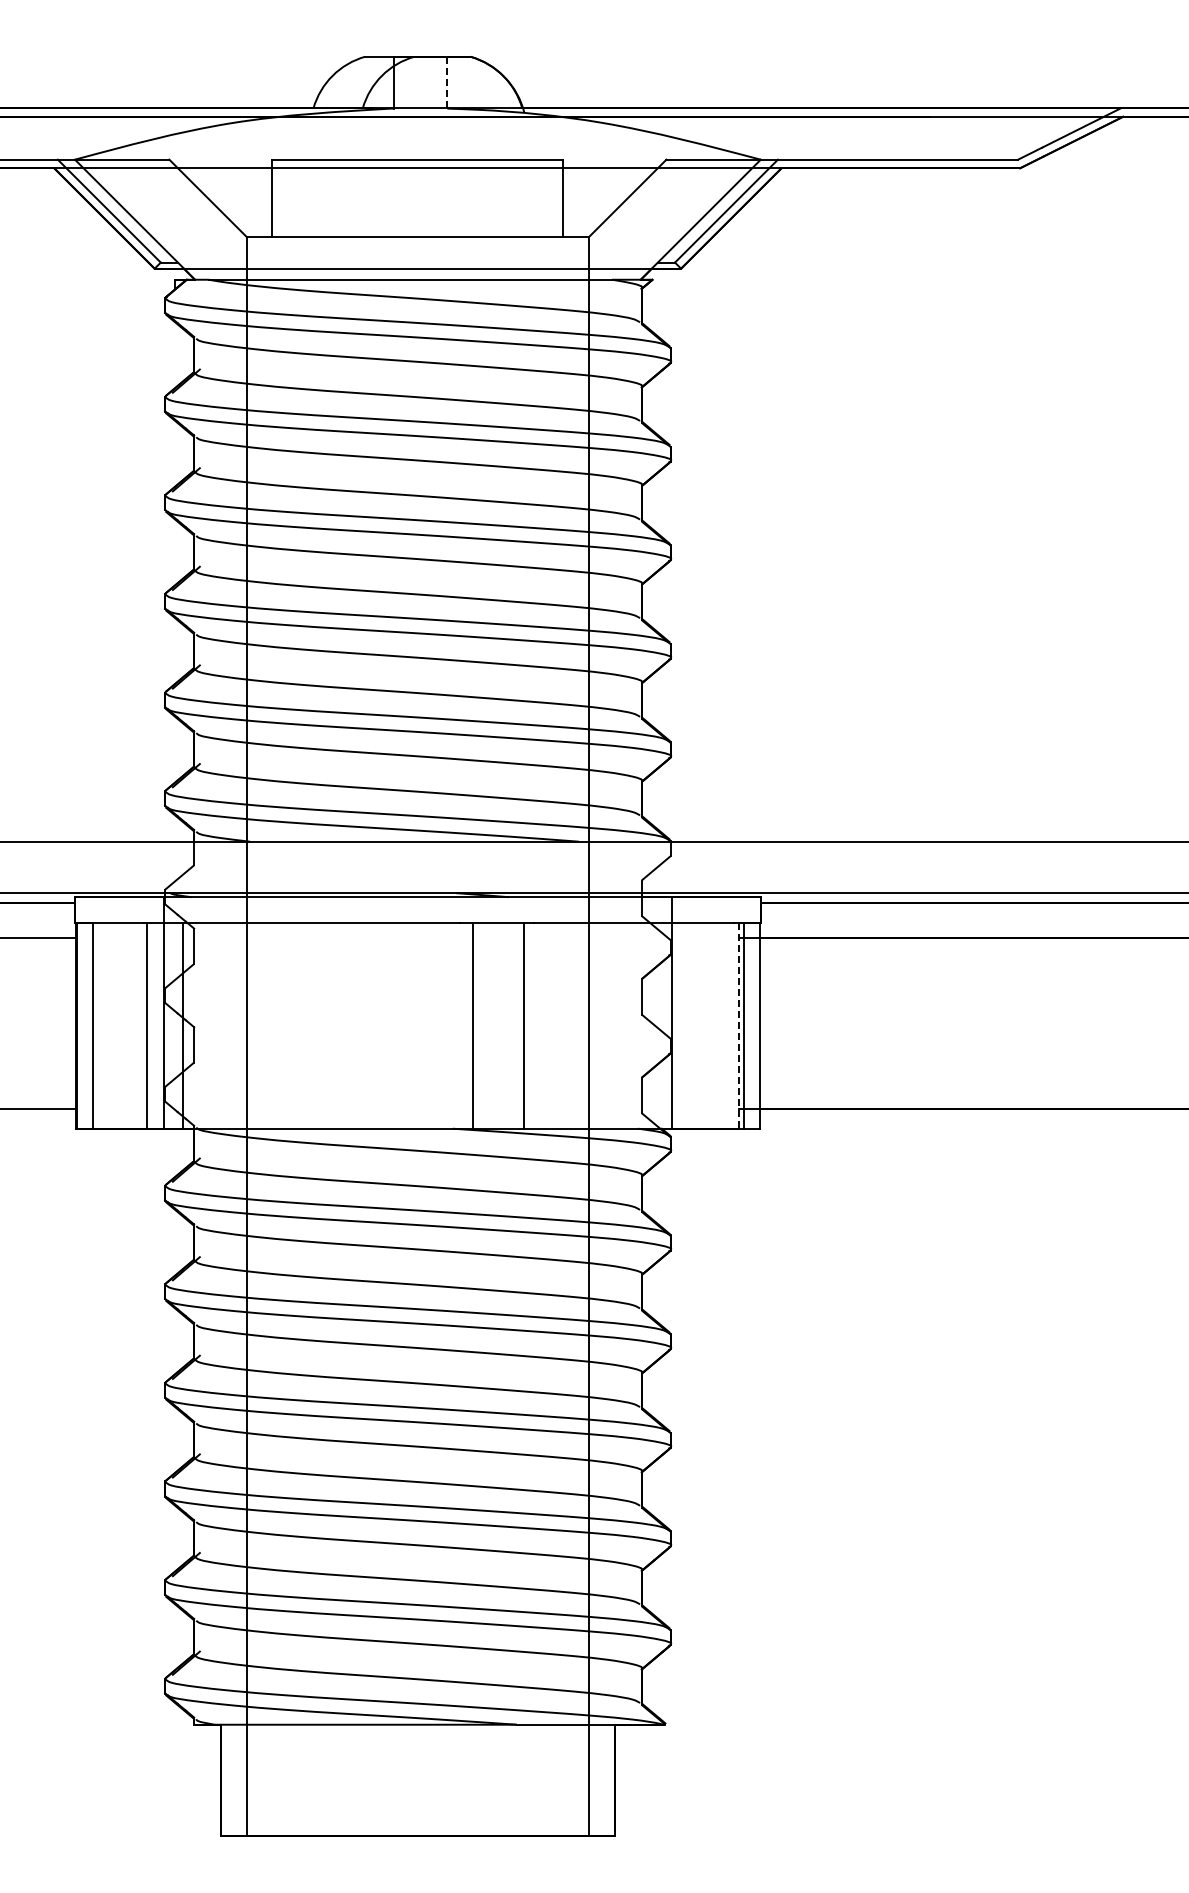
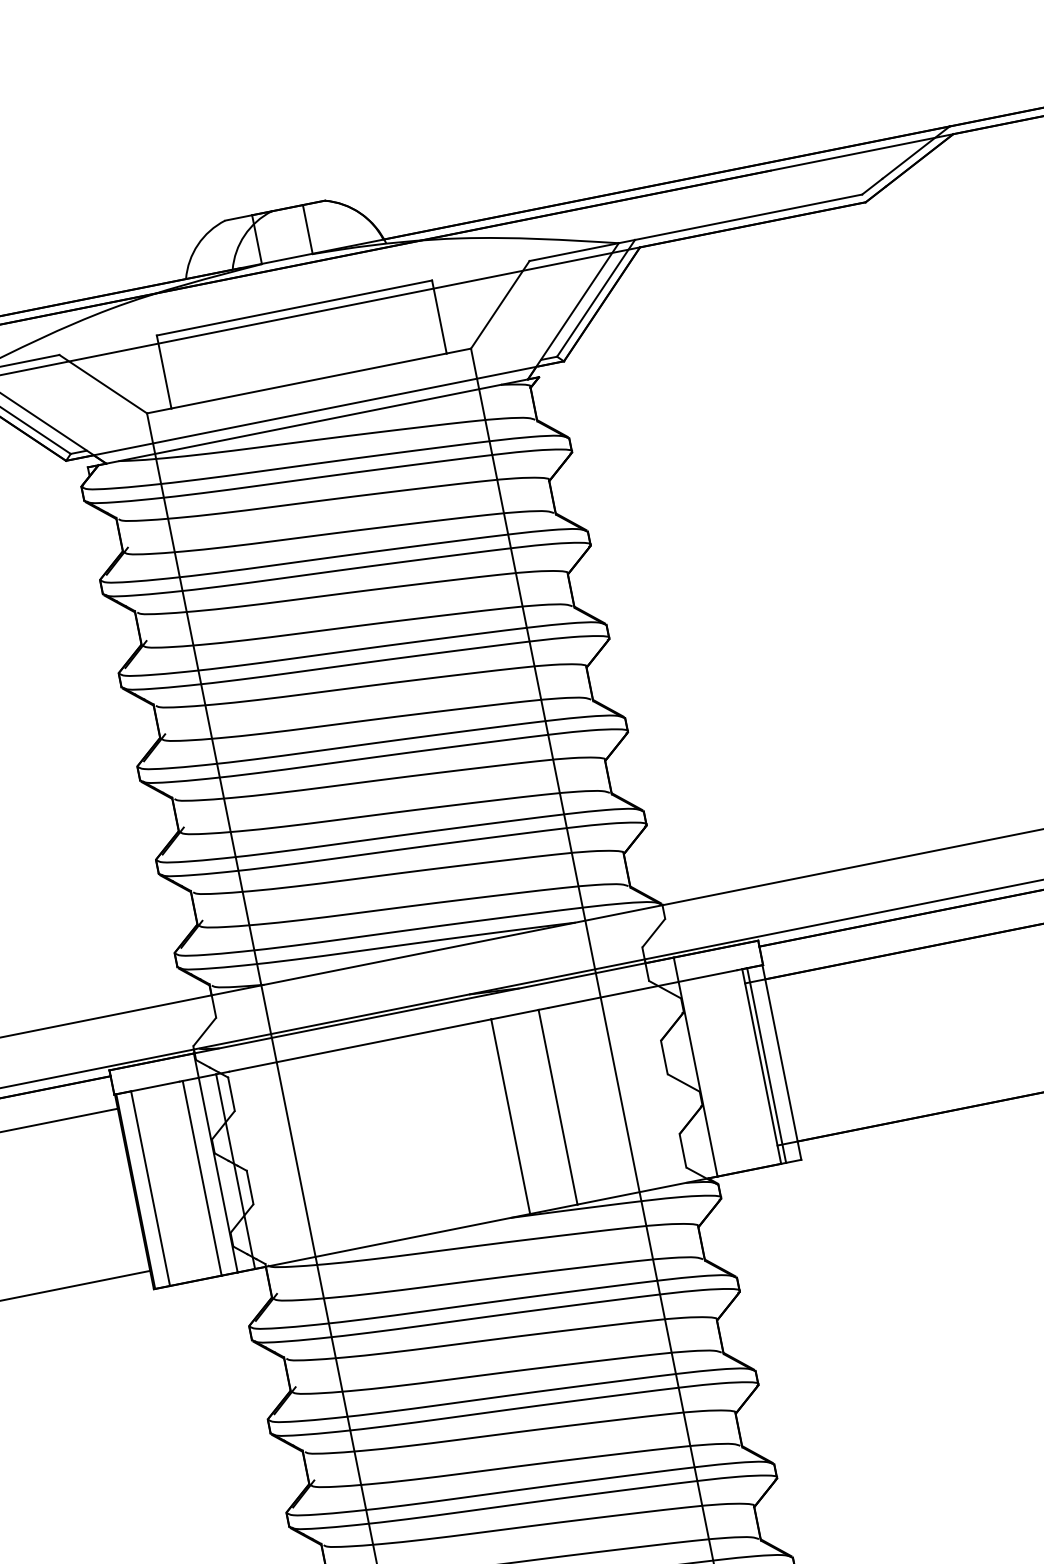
line: (447, 82) -> (307, 229), dashed -> solid
line: (738, 1025) -> (761, 1066), dashed -> solid

